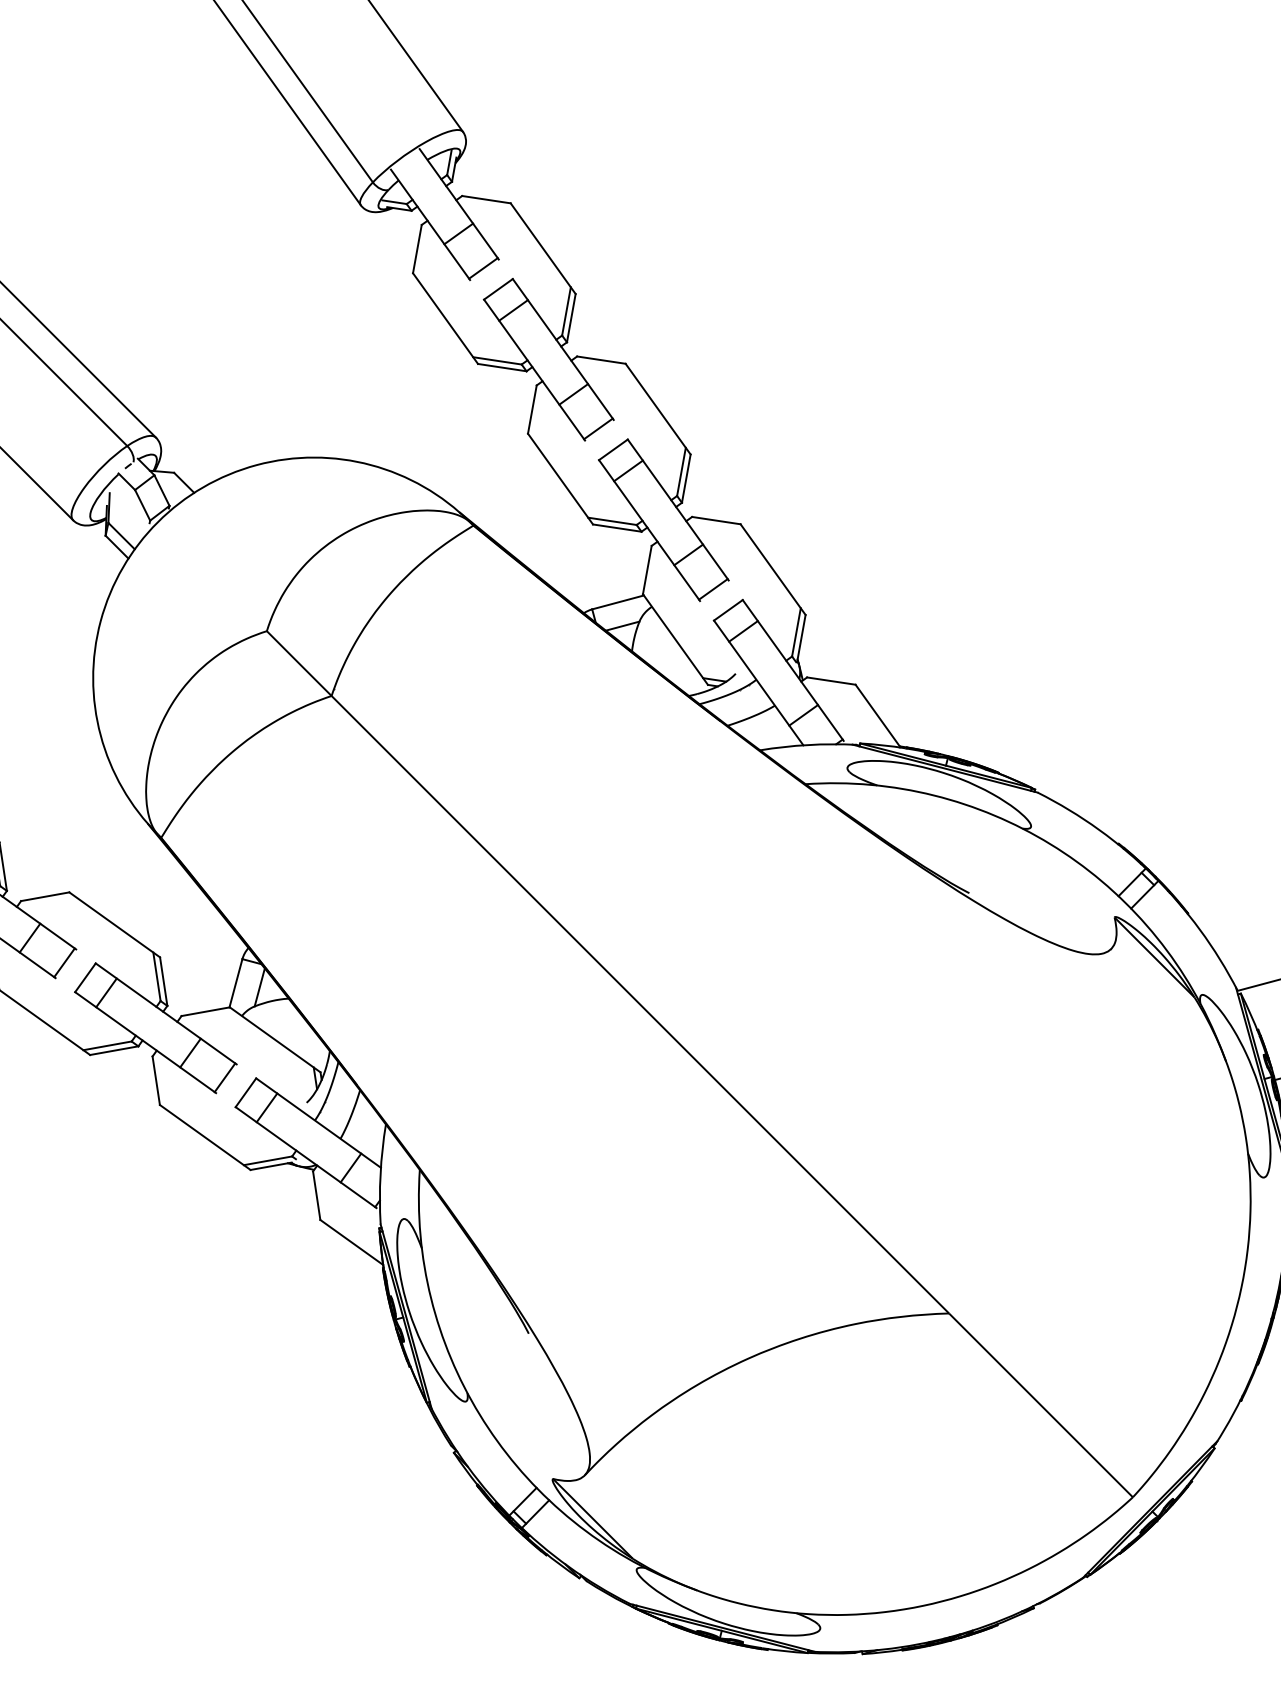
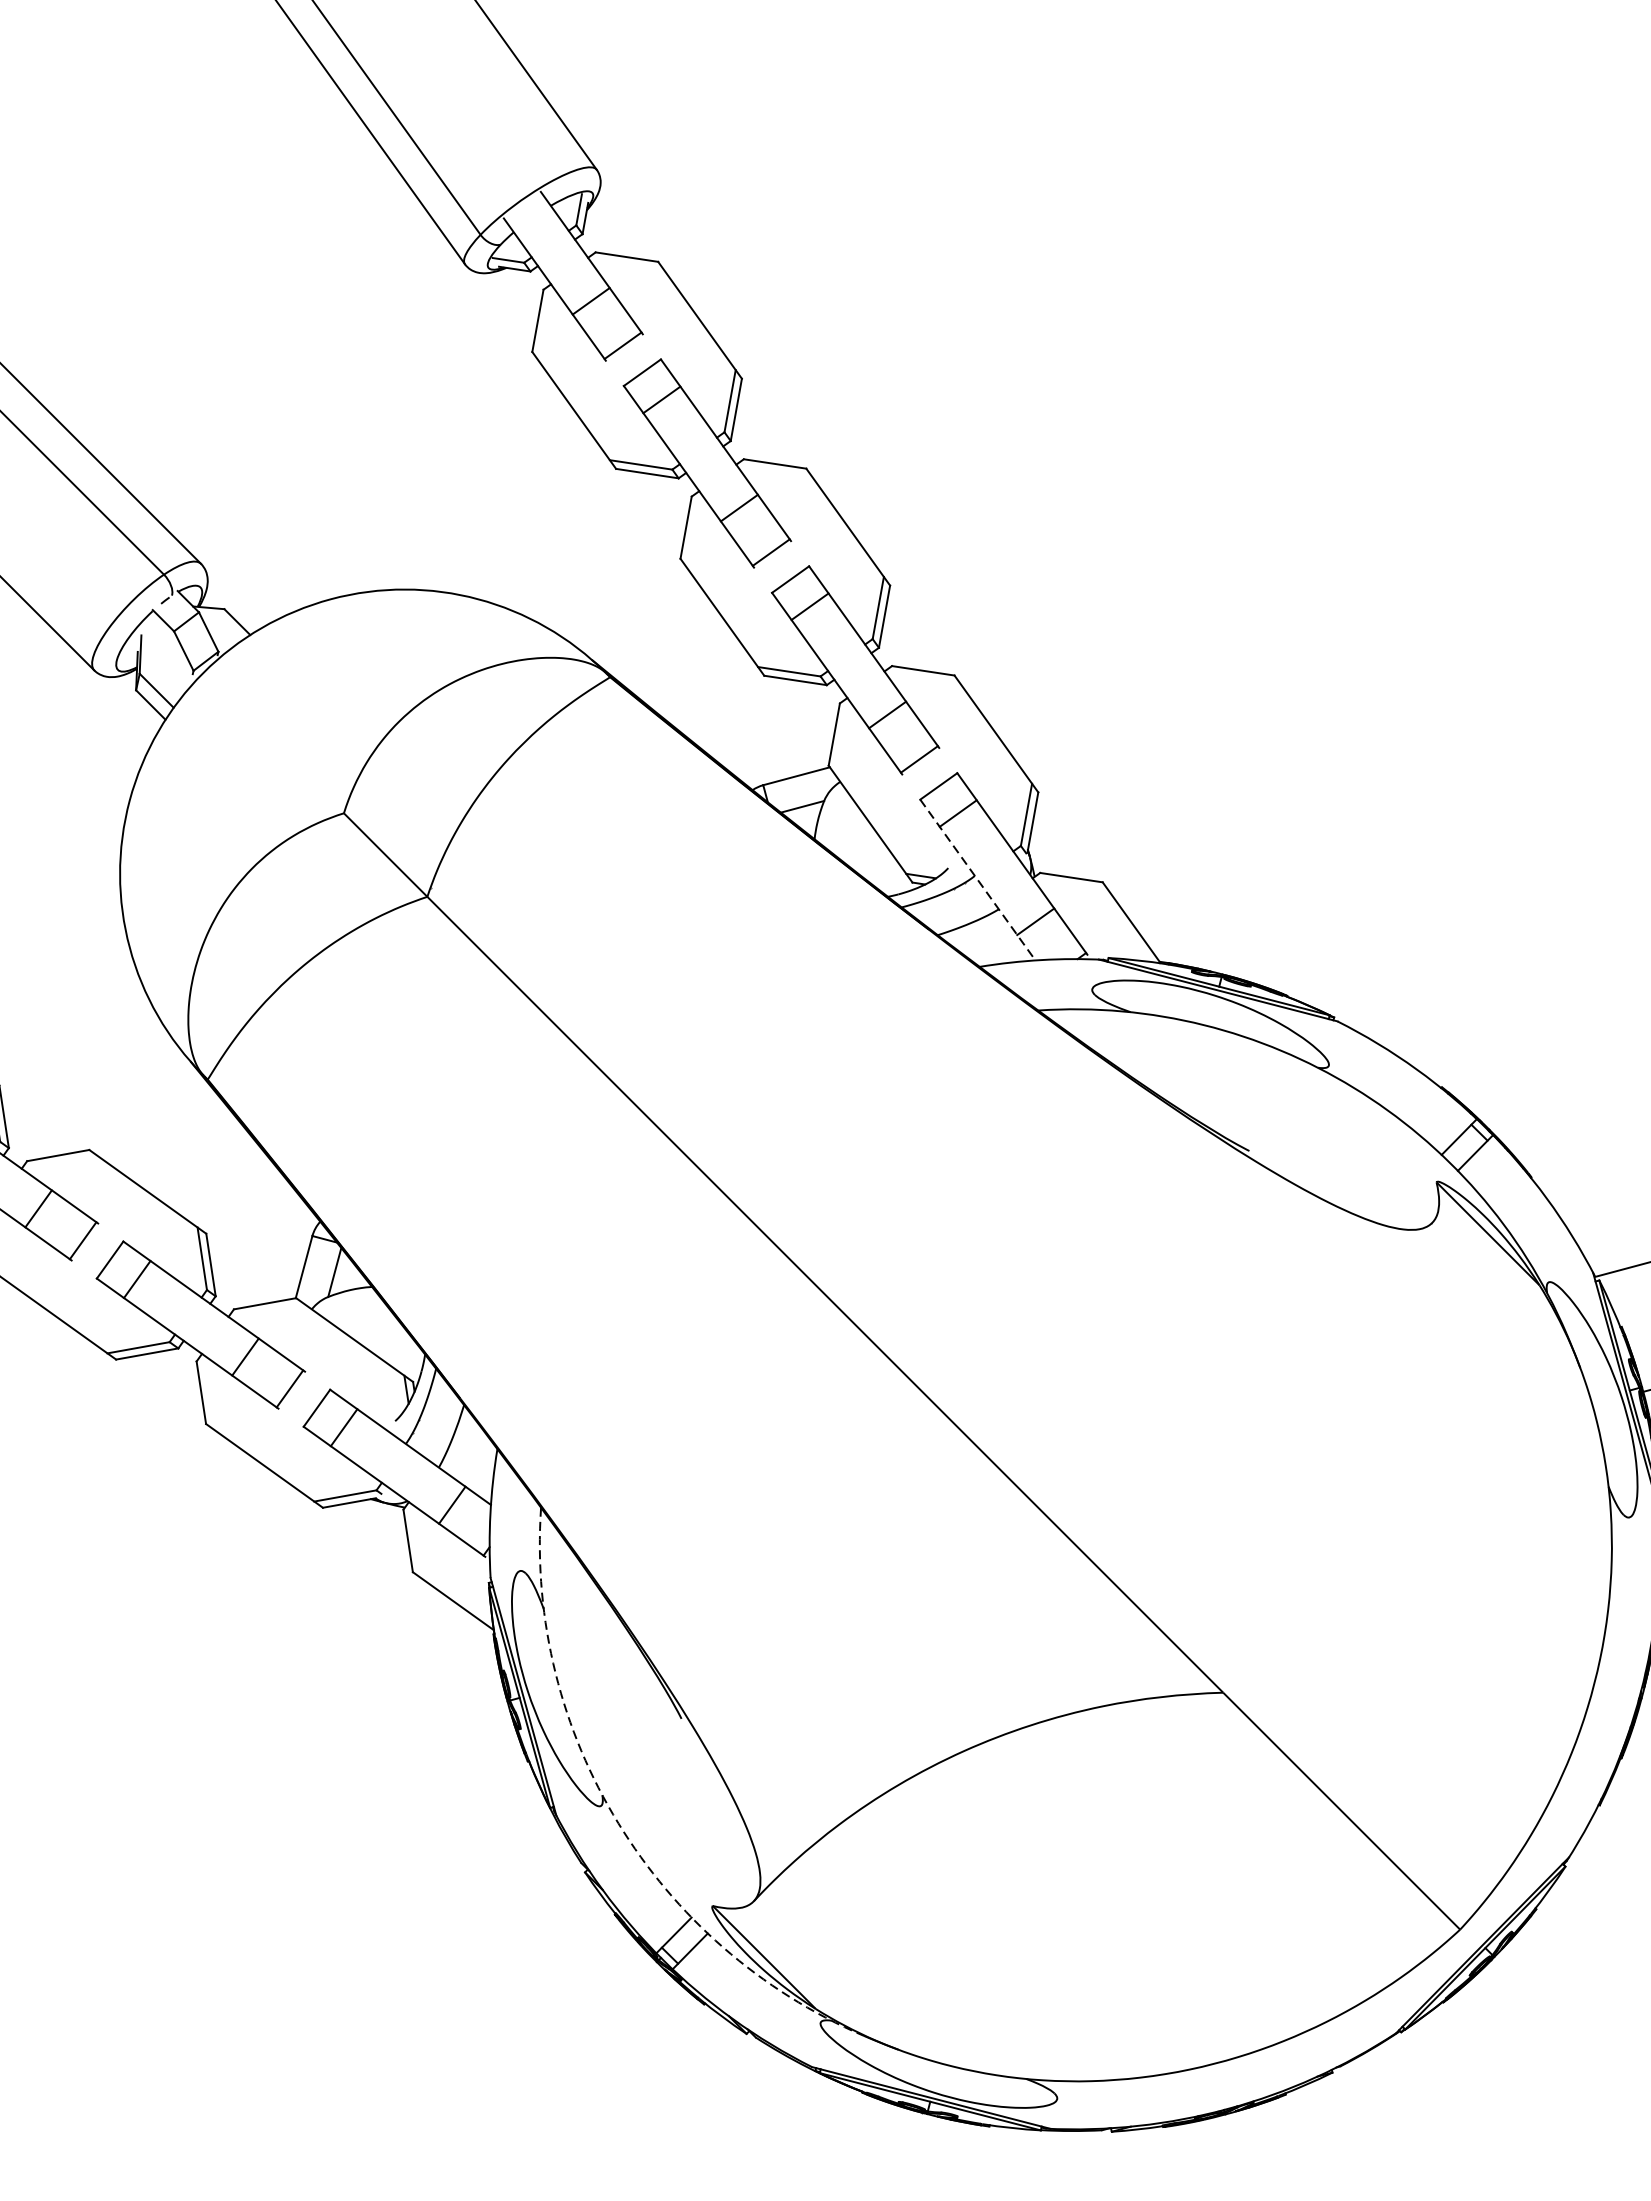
line: (758, 682) -> (977, 879), solid -> dashed
arc: (479, 1414) -> (617, 1822), solid -> dashed

